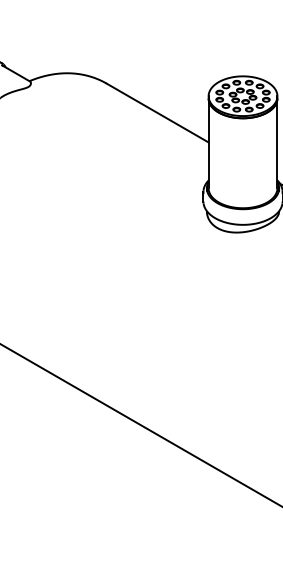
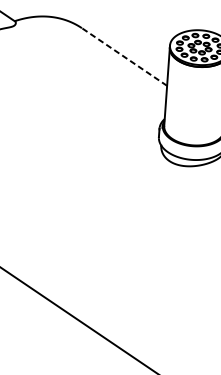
line: (157, 113) -> (124, 57), solid -> dashed

